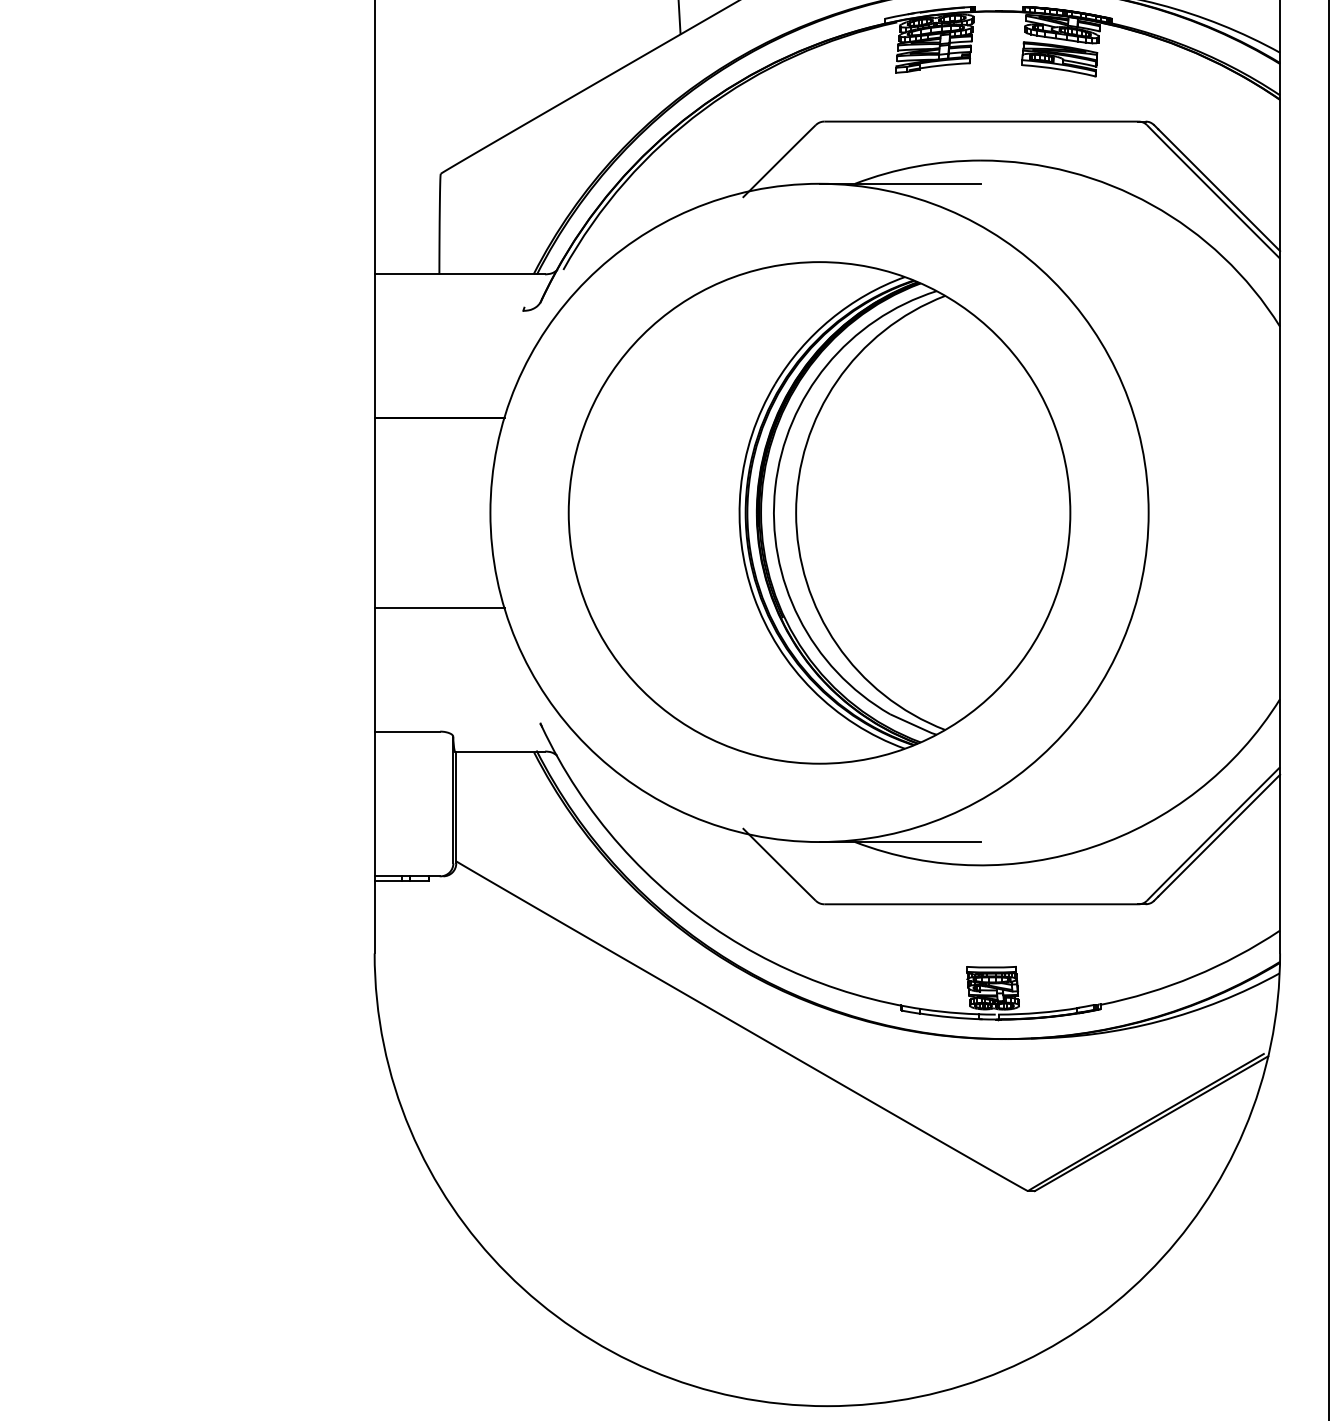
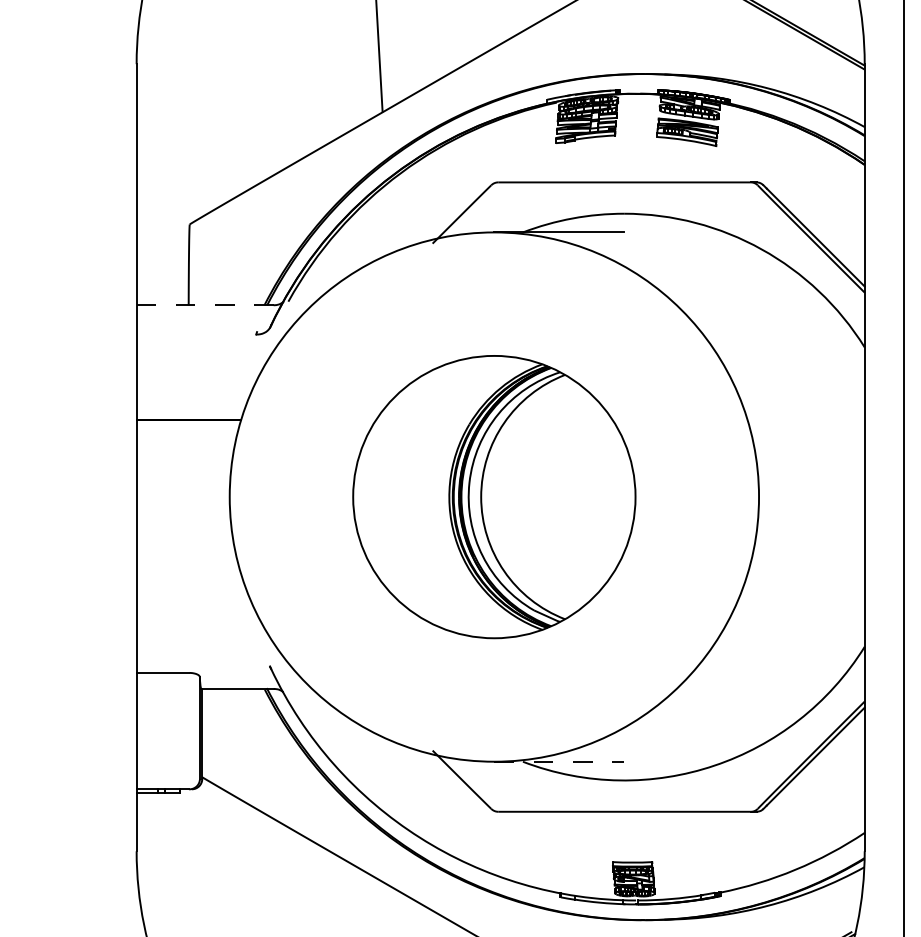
line: (459, 274) -> (204, 305), solid -> dashed
part: (819, 512) -> (494, 496), size x0.7
line: (439, 608) -> (188, 573), removed
line: (900, 842) -> (559, 762), solid -> dashed

